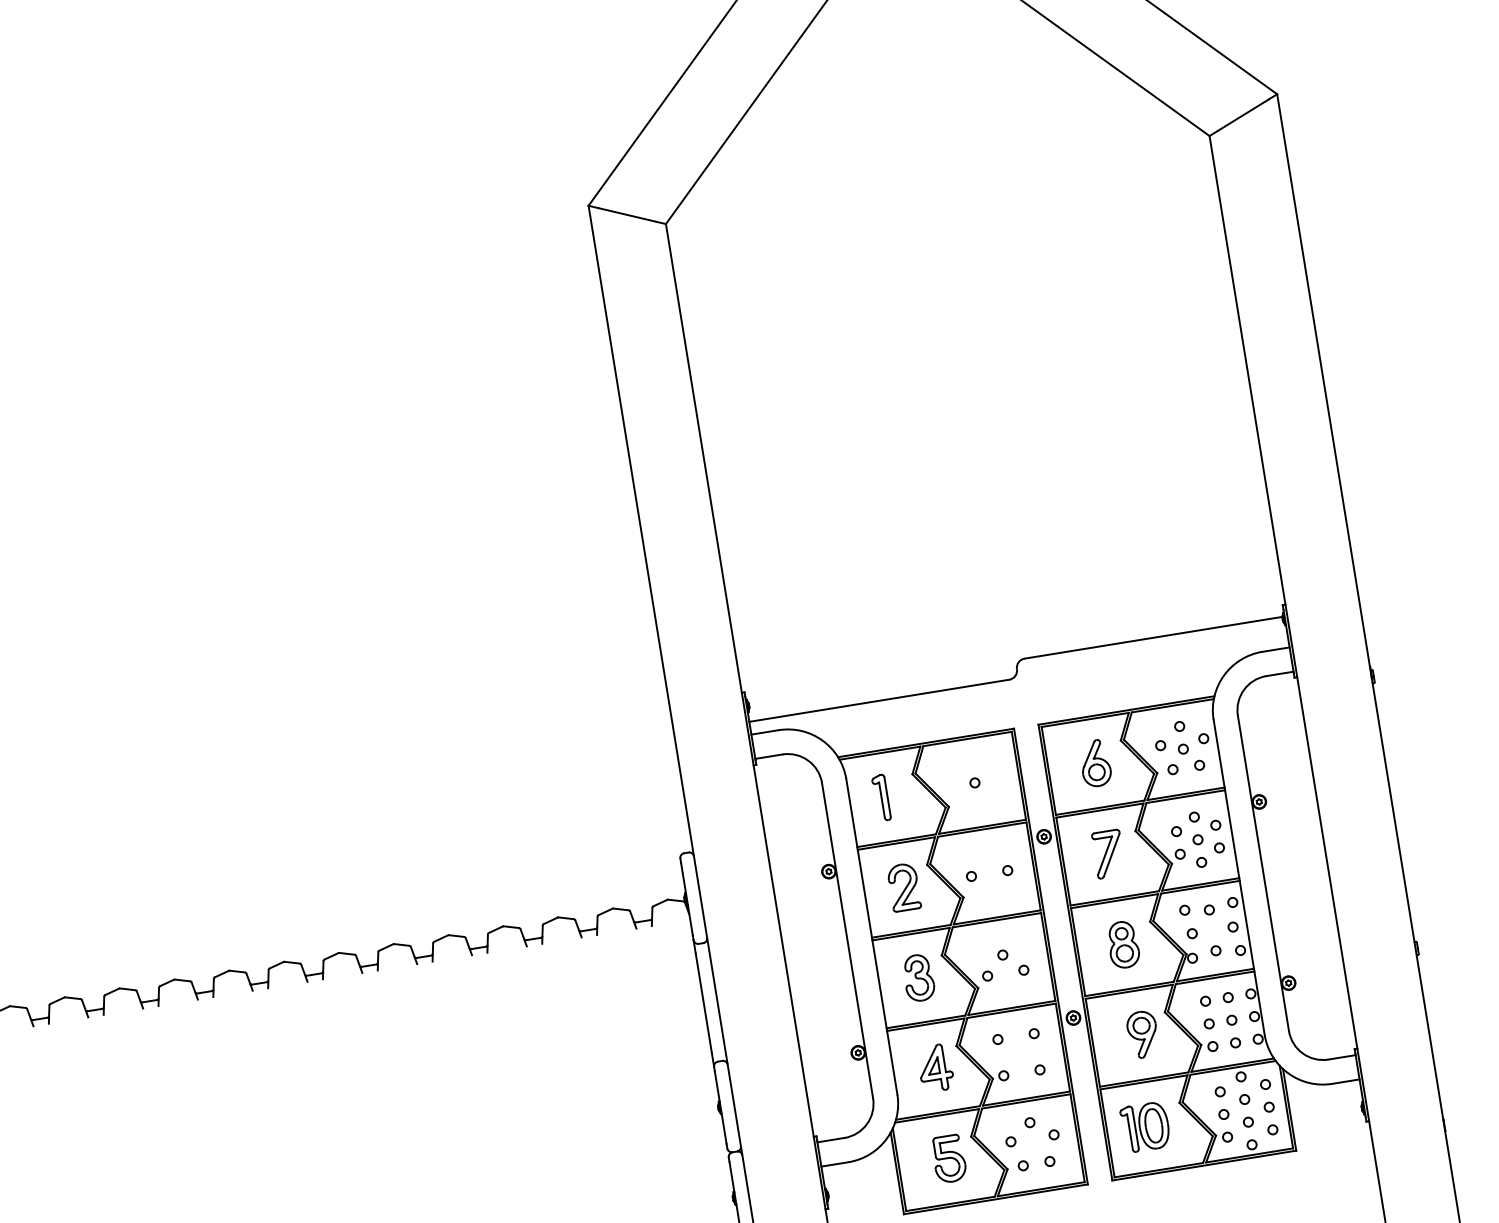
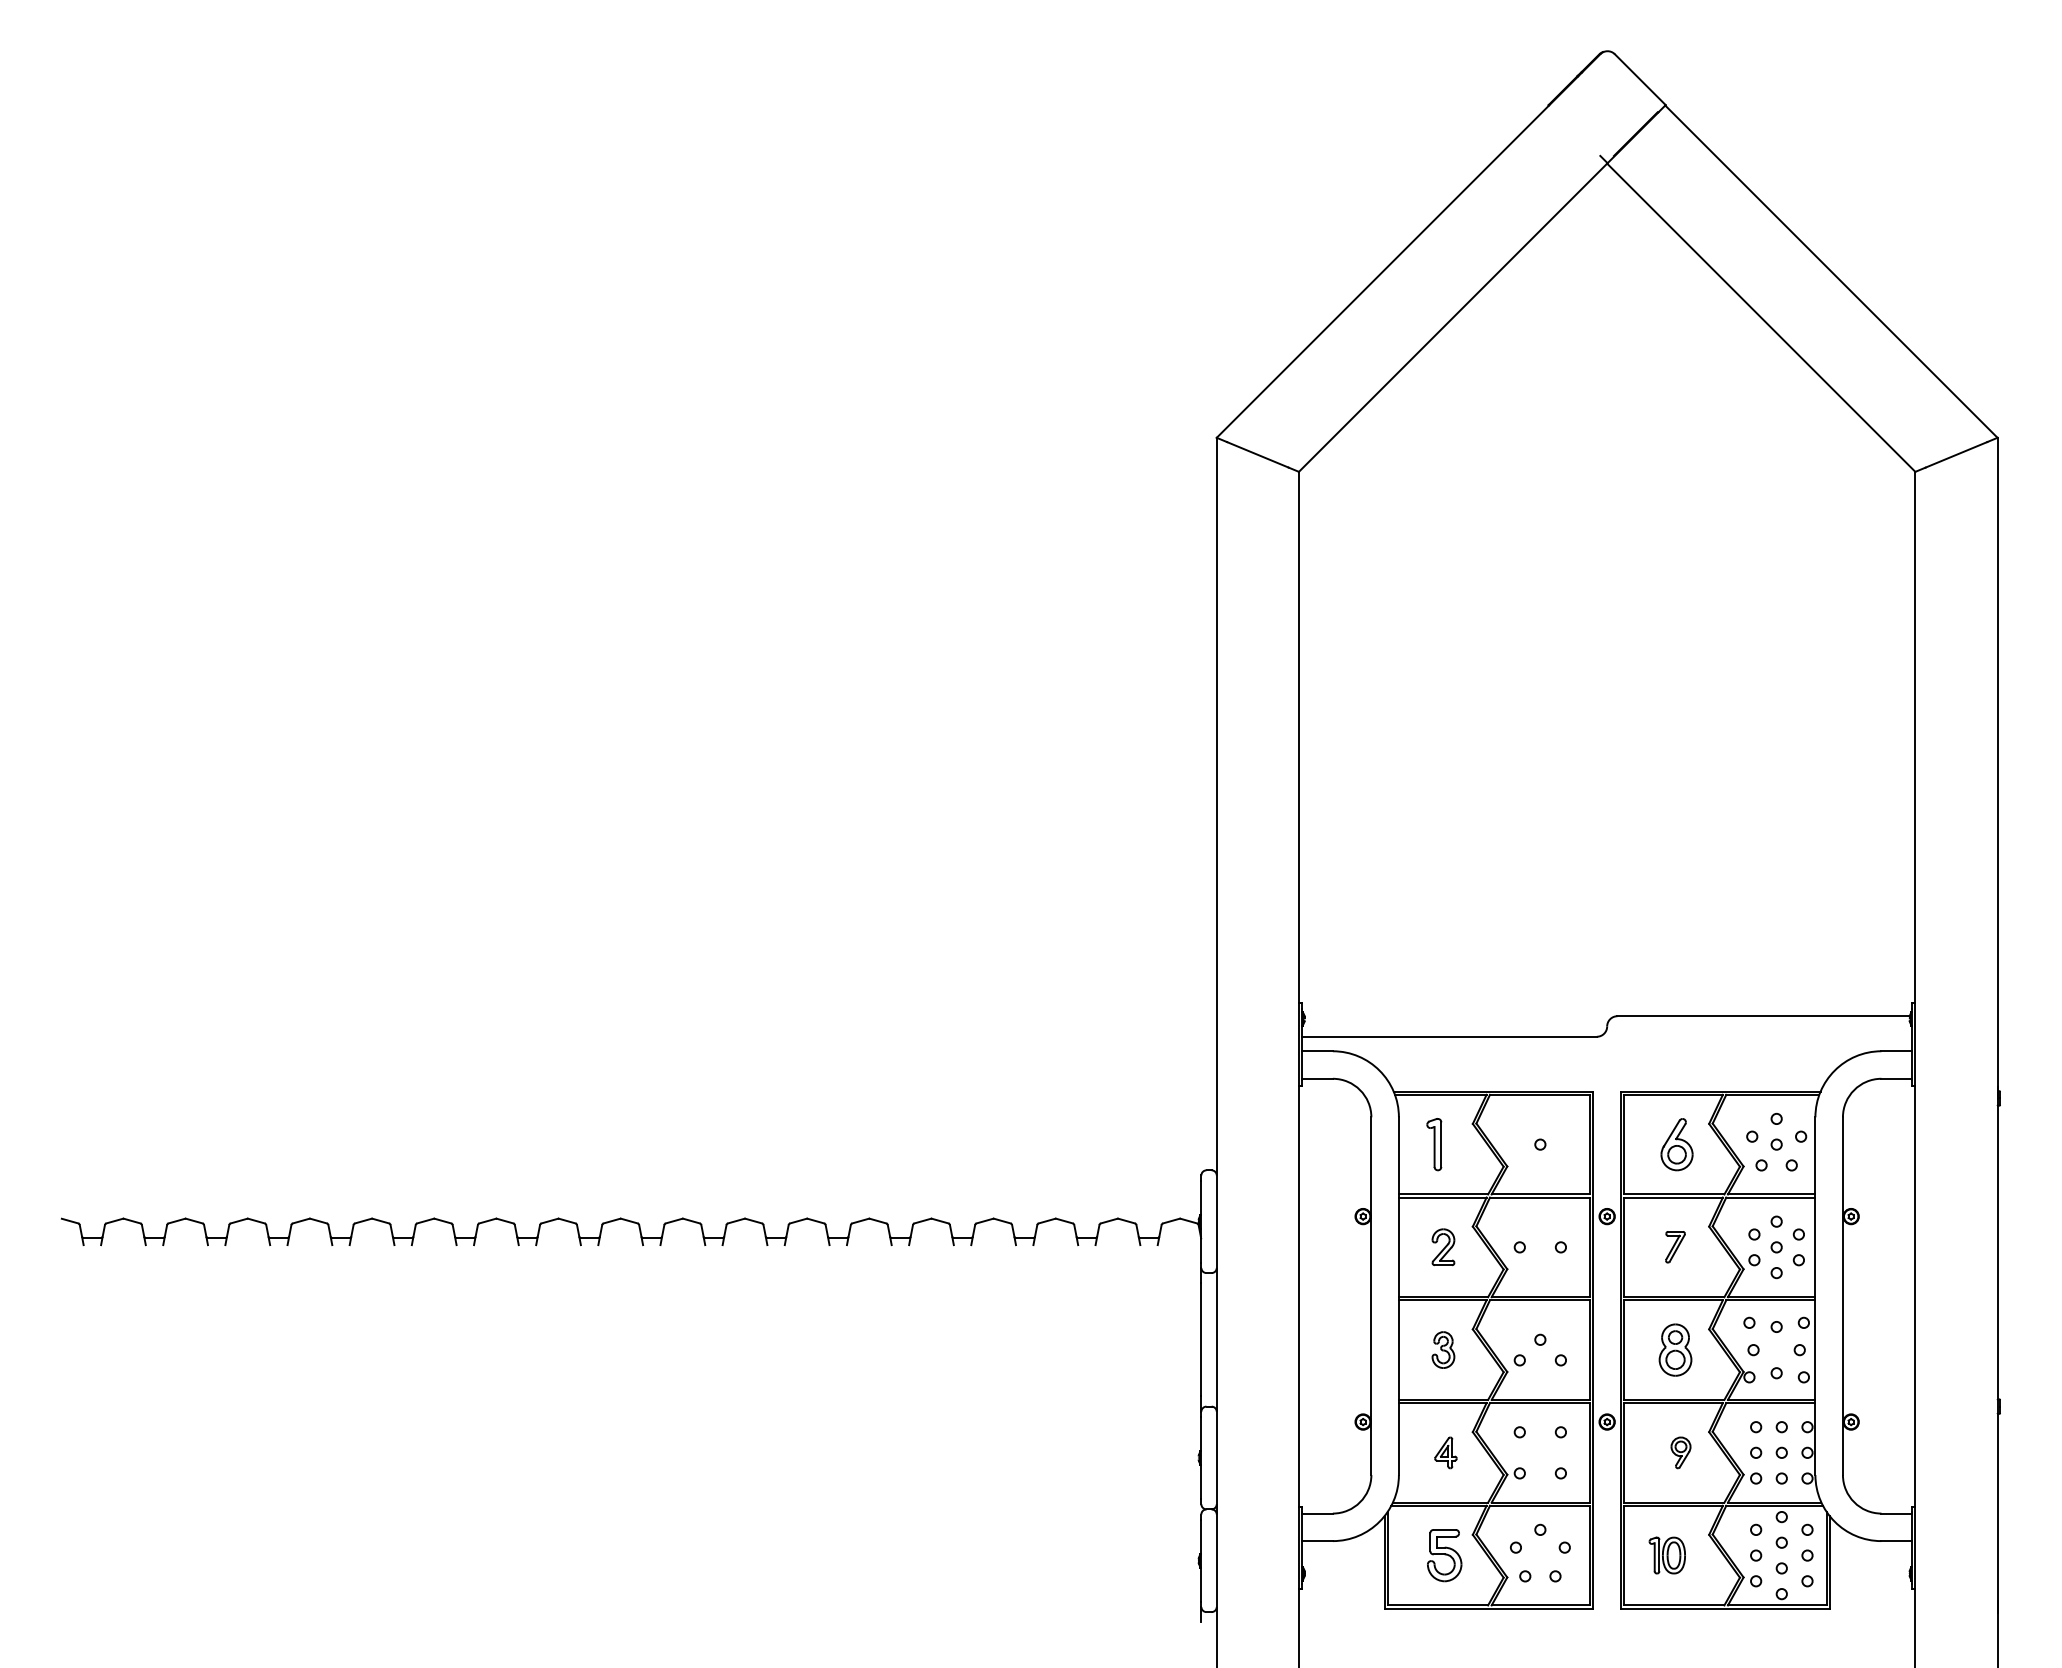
part: (1108, 853) -> (1675, 1246), size x0.6
part: (904, 886) -> (1443, 1246), size x0.7
part: (918, 977) -> (1443, 1349), size x0.7
part: (1142, 1034) -> (1680, 1452), size x0.6
part: (935, 1067) -> (1445, 1452), size x0.6
part: (1145, 1127) -> (1667, 1555), size x0.7

